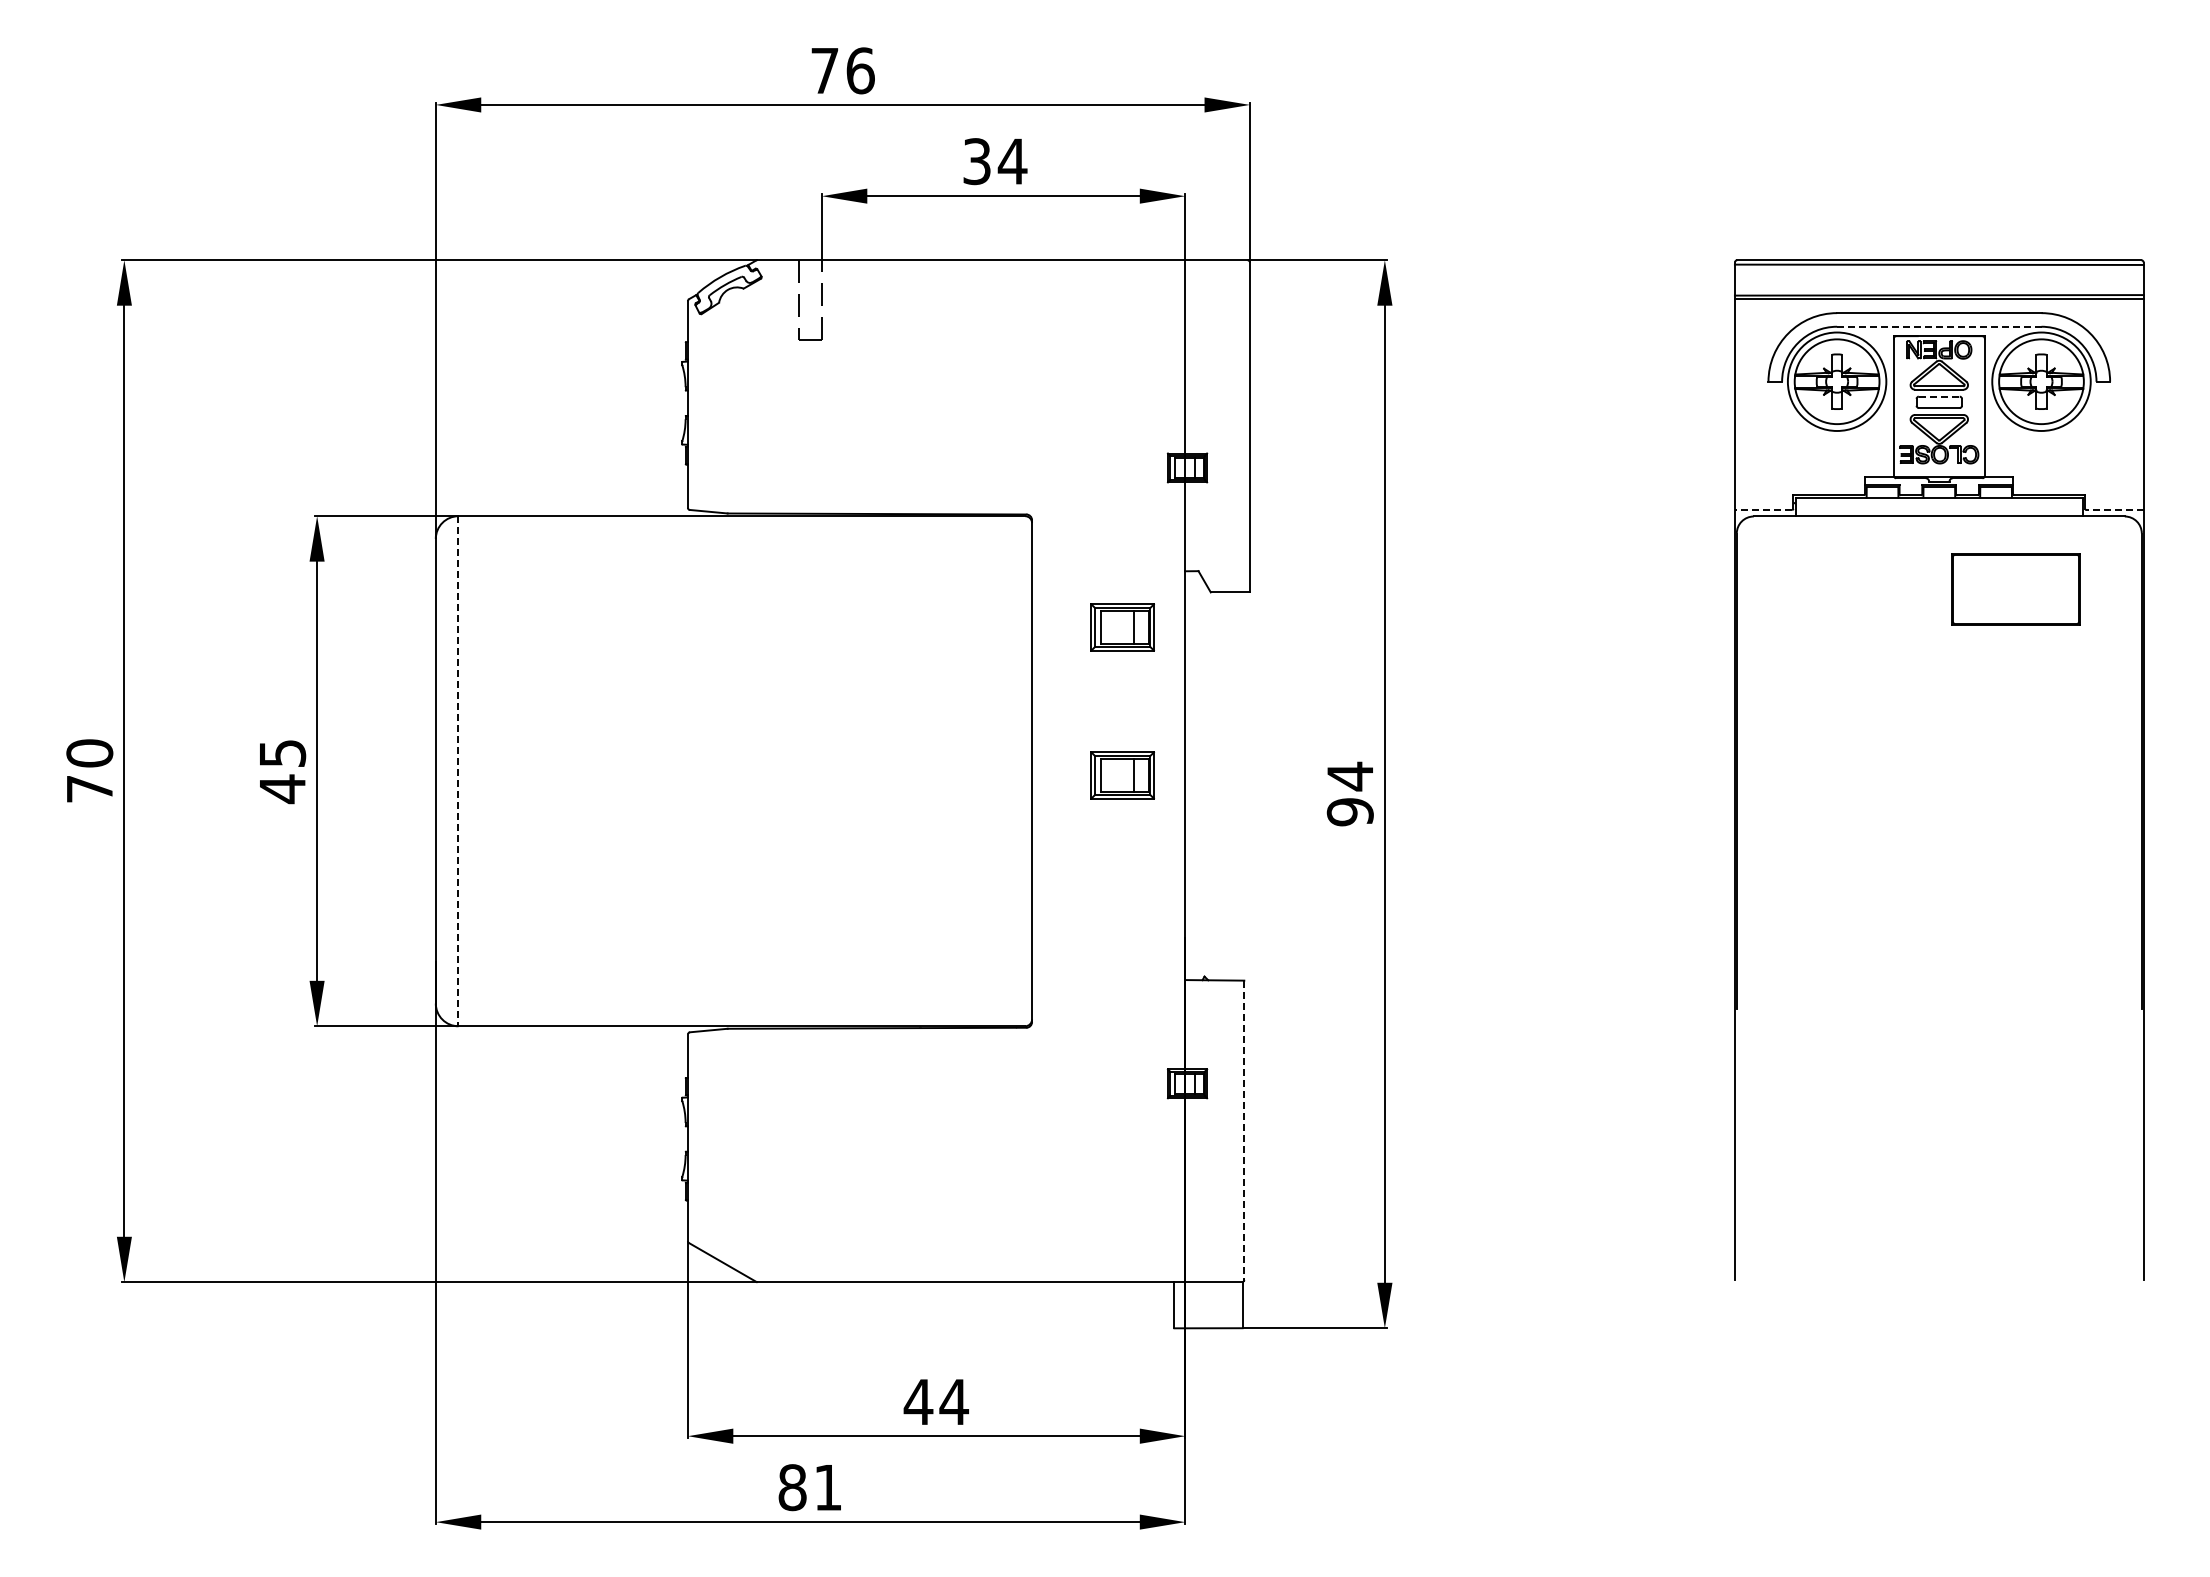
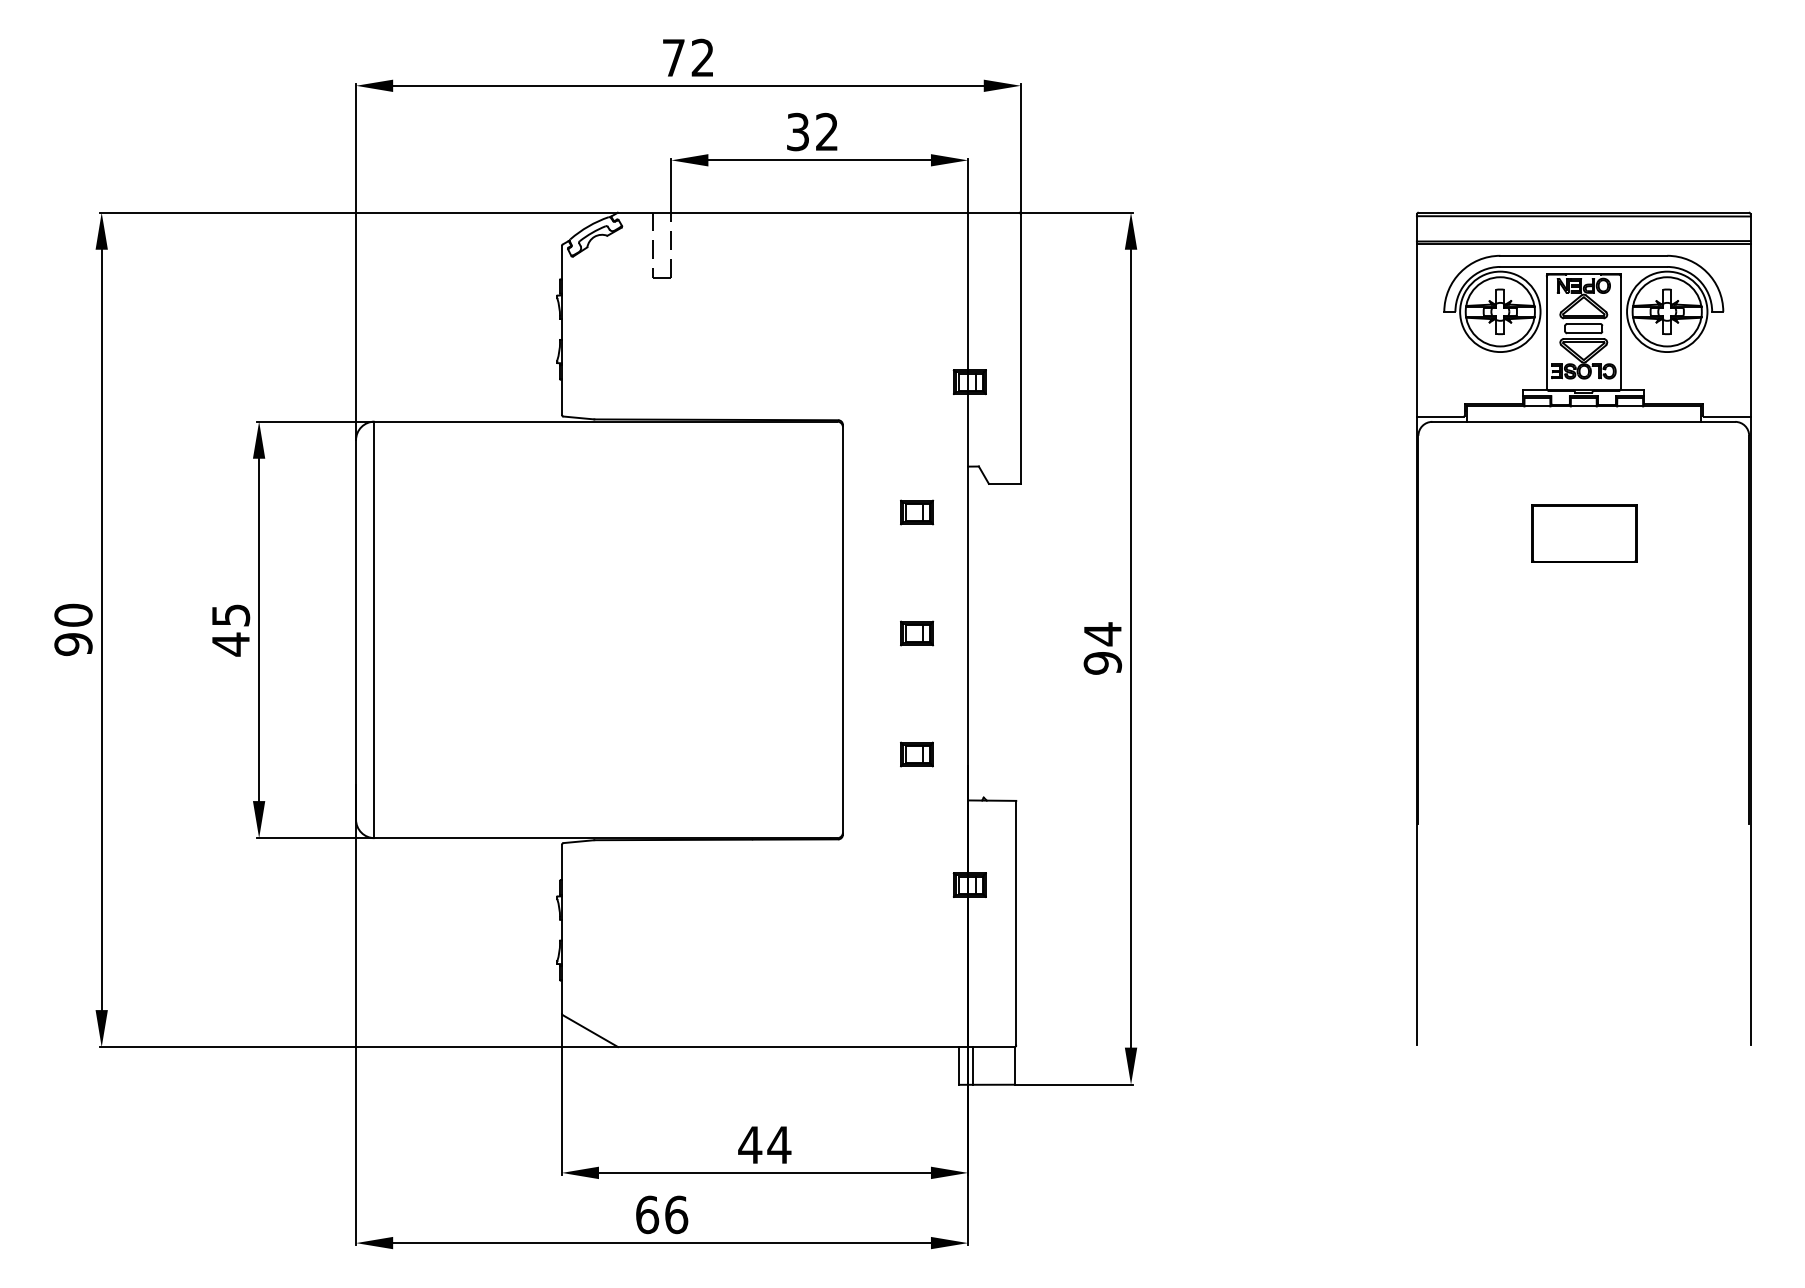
text: (860, 70) -> (702, 57), 76 -> 72
text: (1012, 161) -> (826, 131), 34 -> 32
line: (1939, 326) -> (1583, 266), dashed -> solid
line: (1939, 396) -> (1583, 323), dashed -> solid
line: (1763, 510) -> (1440, 416), dashed -> solid
line: (2115, 510) -> (1727, 416), dashed -> solid
part: (2015, 589) -> (1583, 533), moved
part: (1122, 627) -> (916, 512), size x0.62
line: (457, 771) -> (373, 630), dashed -> solid
part: (1122, 775) -> (916, 633), size x0.62
text: (89, 789) -> (73, 644), 70 -> 90
part: (1122, 923) -> (916, 754), added
line: (1244, 1130) -> (1016, 923), dashed -> solid
line: (1191, 1305) -> (973, 1066), added
text: (810, 1487) -> (662, 1214), 81 -> 66

